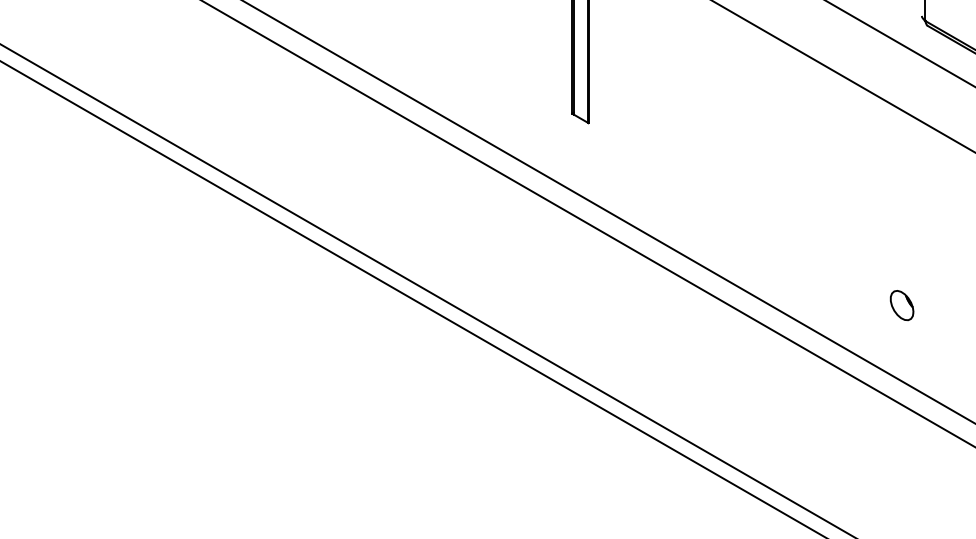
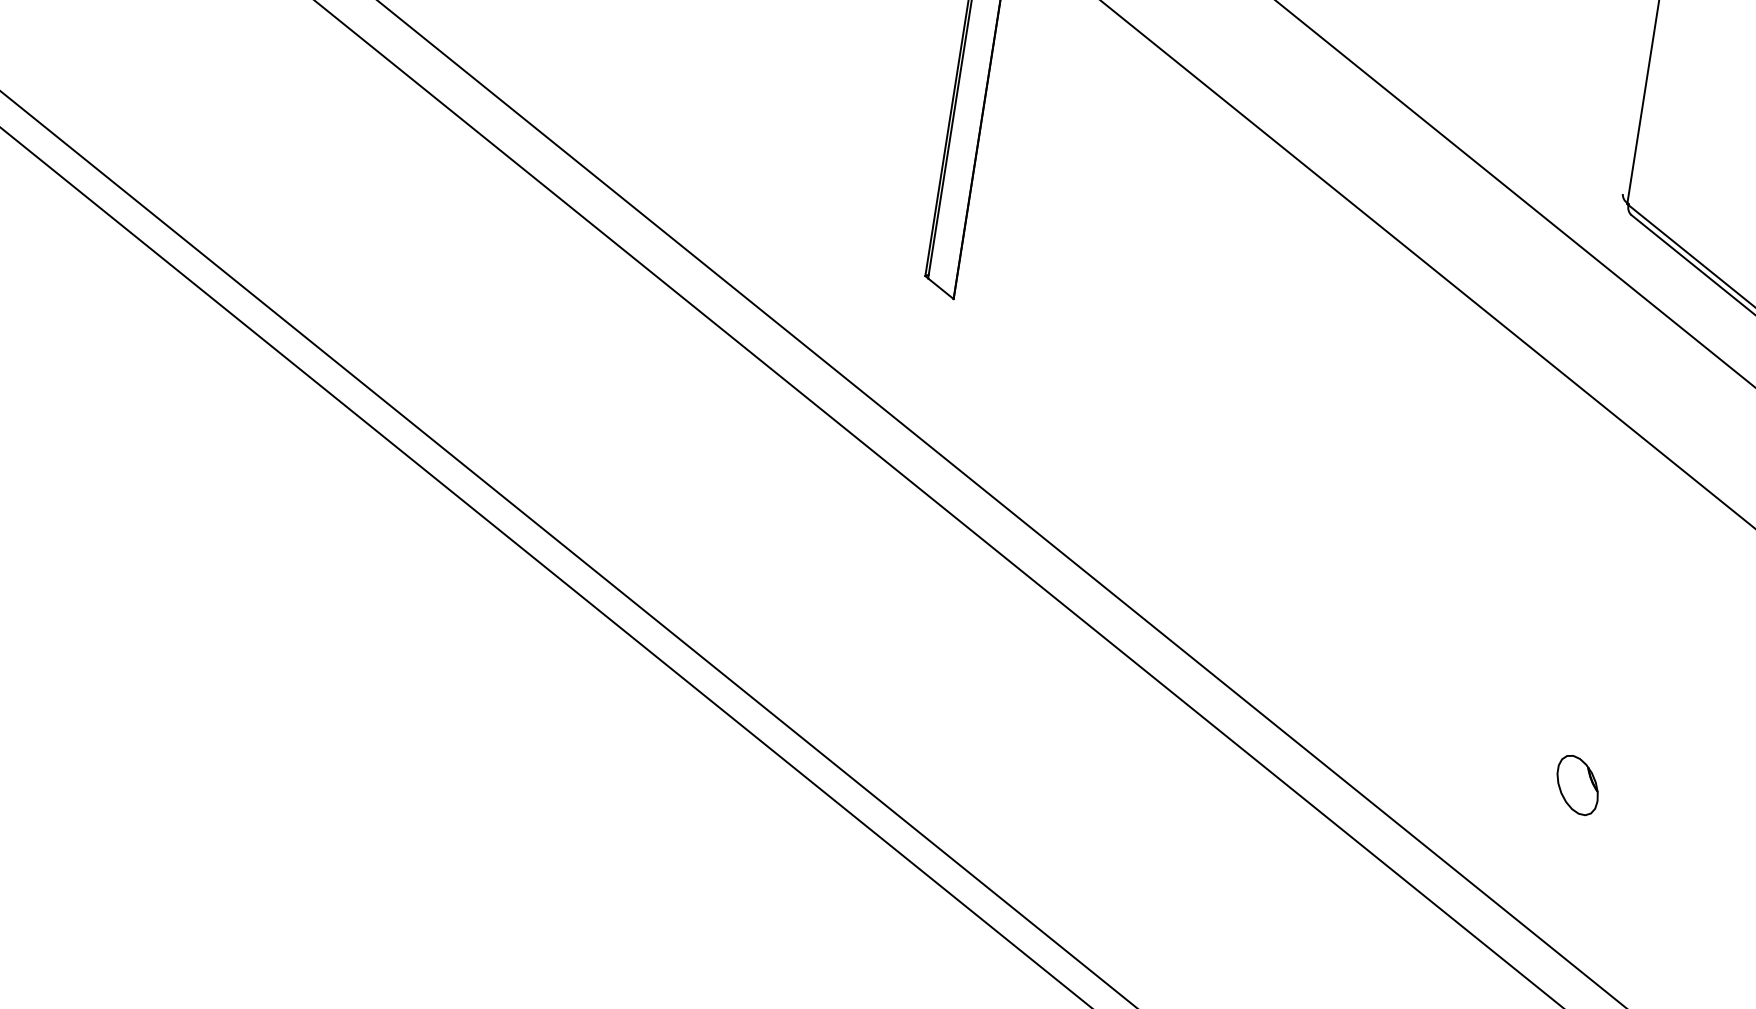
part: (901, 305) -> (1576, 785), moved

